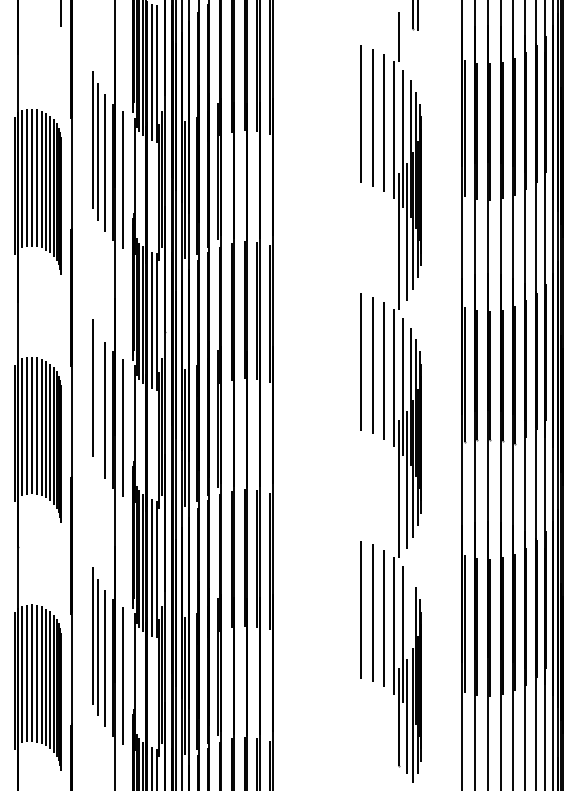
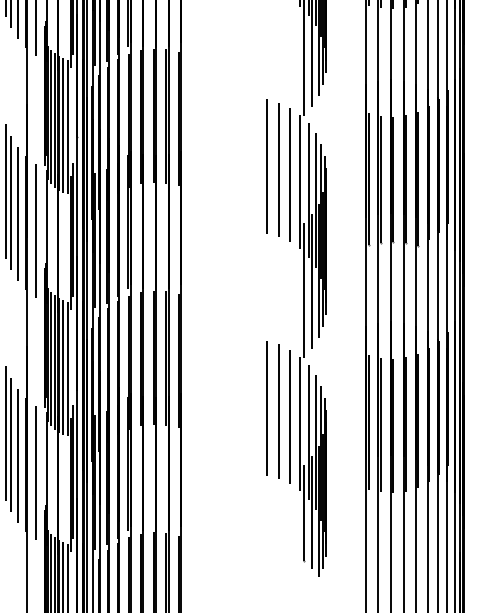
line: (98, 399) -> (11, 202), added
line: (410, 644) -> (315, 442), added

